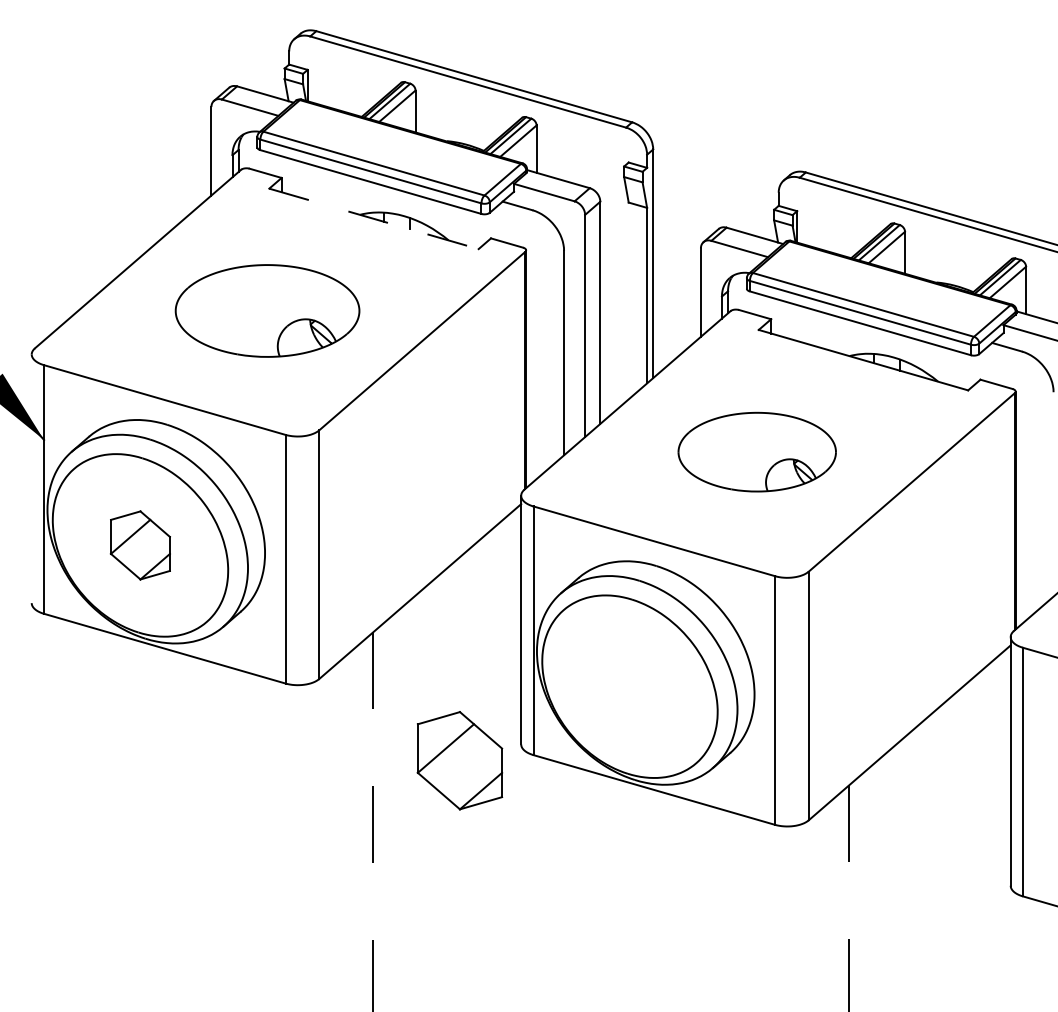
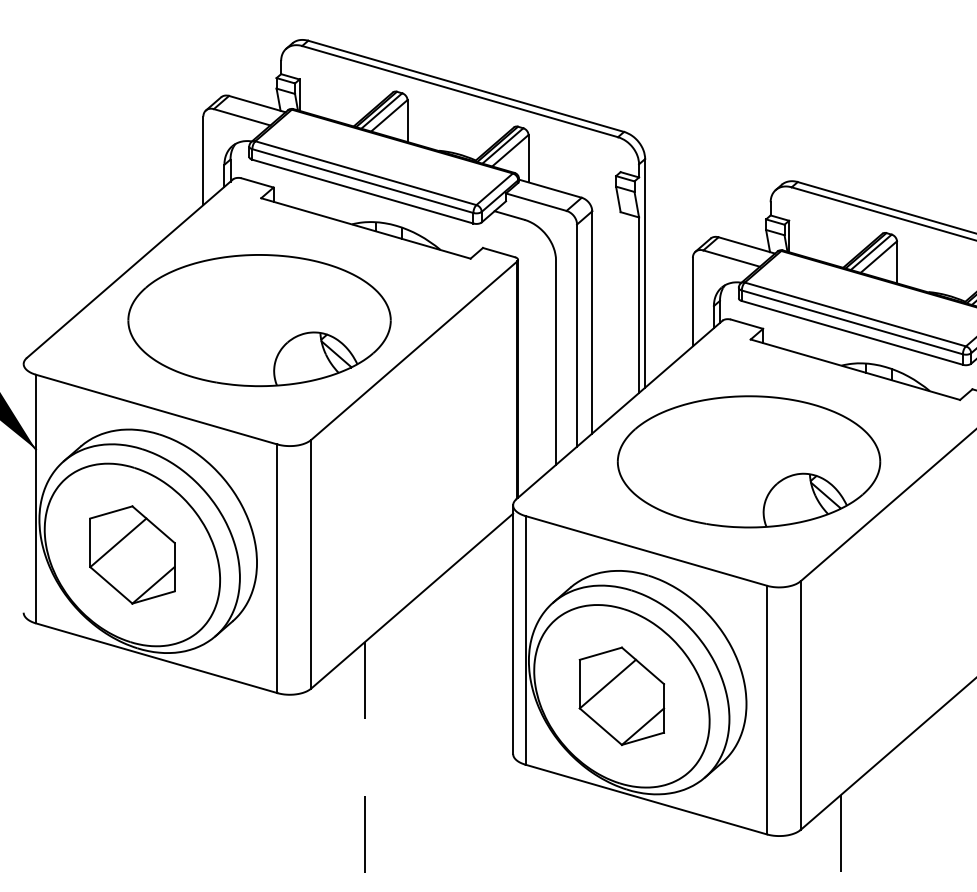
line: (373, 218) -> (365, 228), dashed -> solid
part: (267, 310) -> (259, 320), size x1.43
part: (757, 451) -> (749, 461), size x1.67
part: (140, 545) -> (132, 555), size x1.43
part: (459, 760) -> (621, 696), moved

